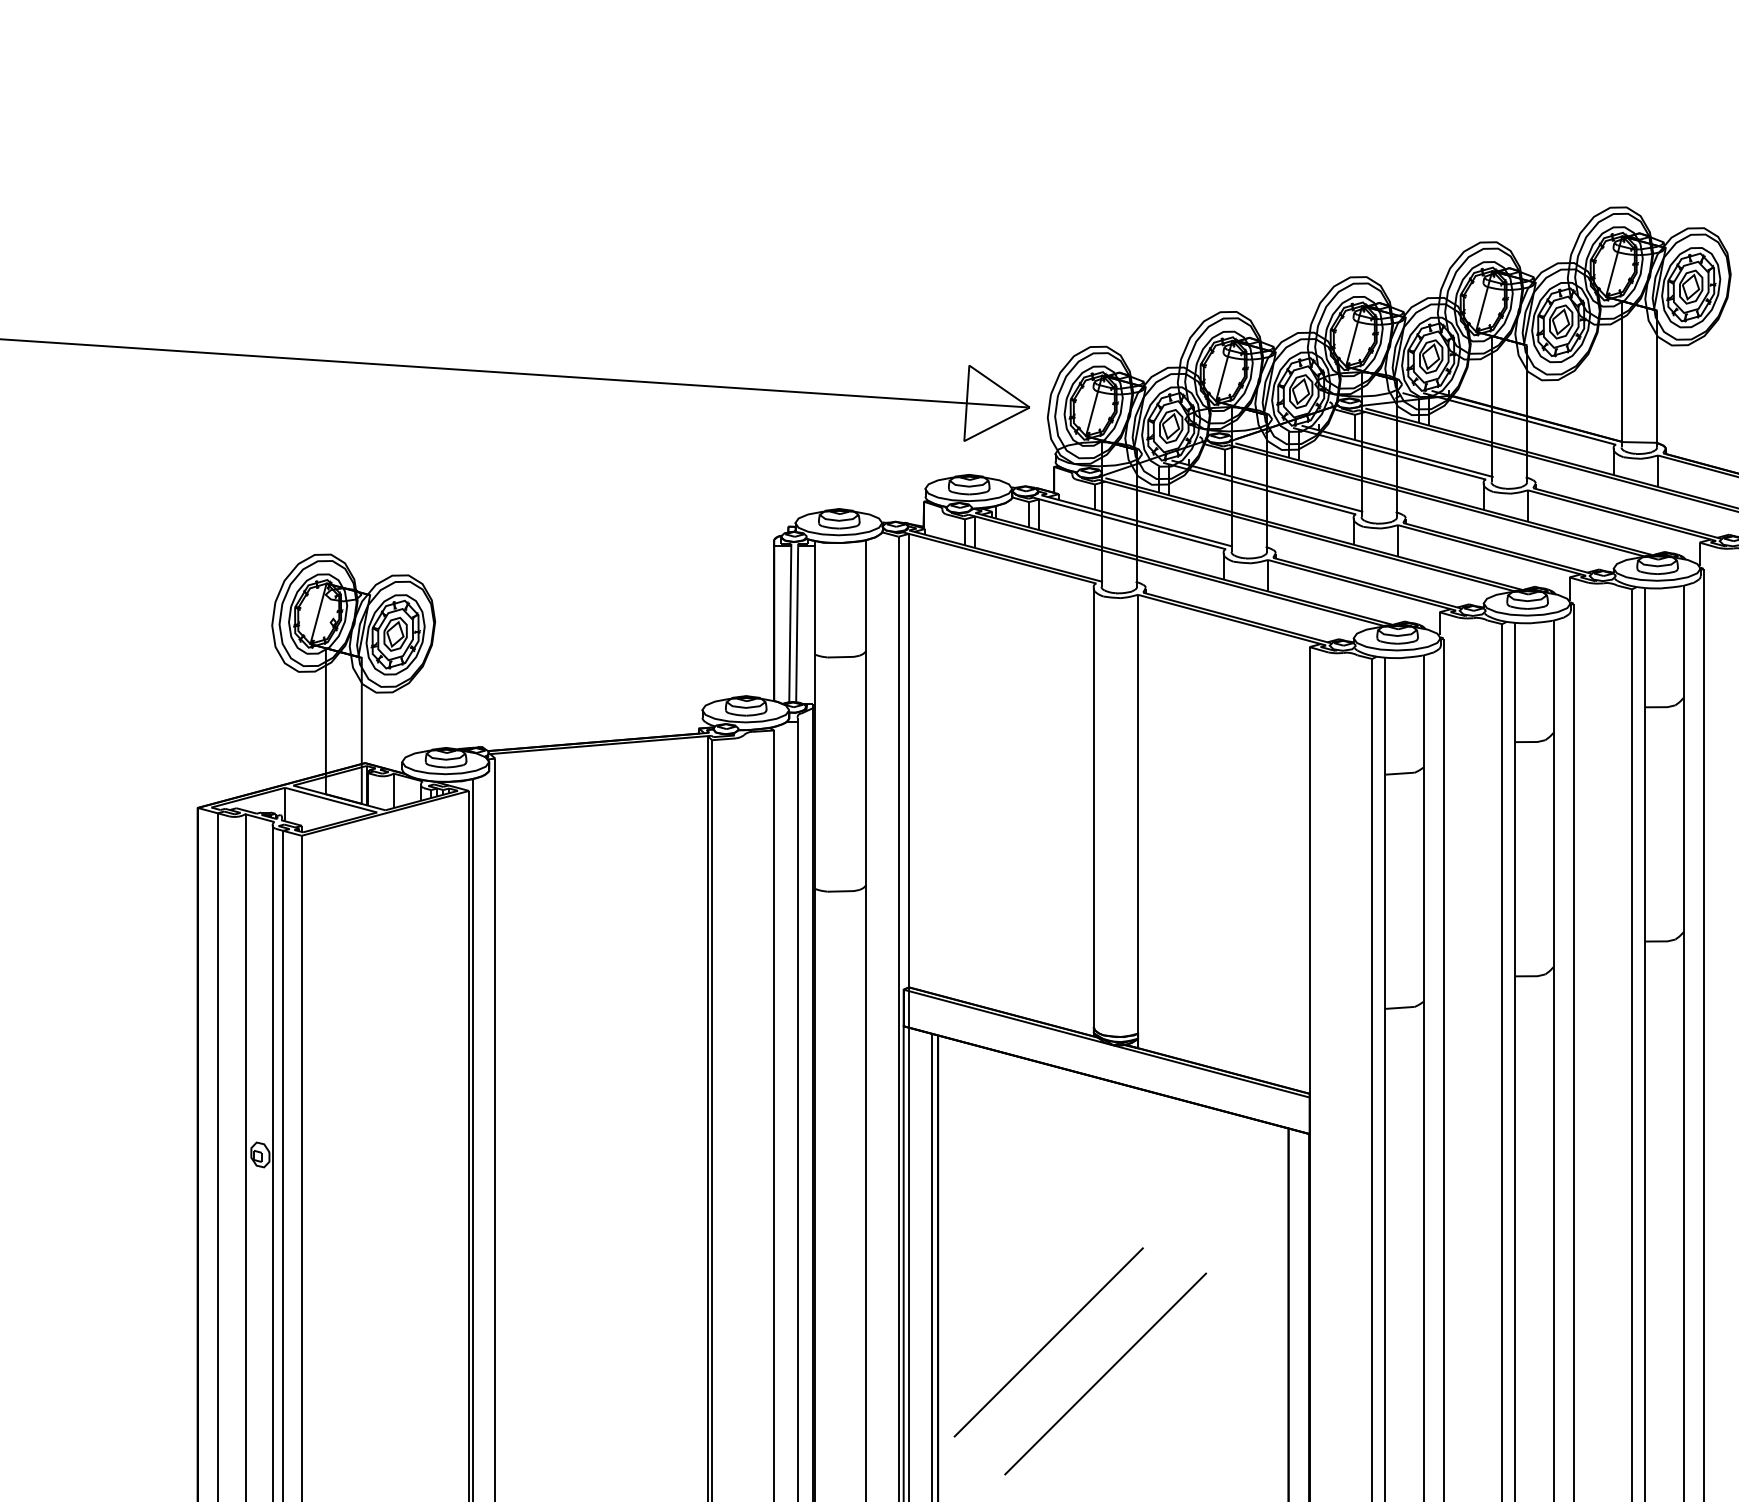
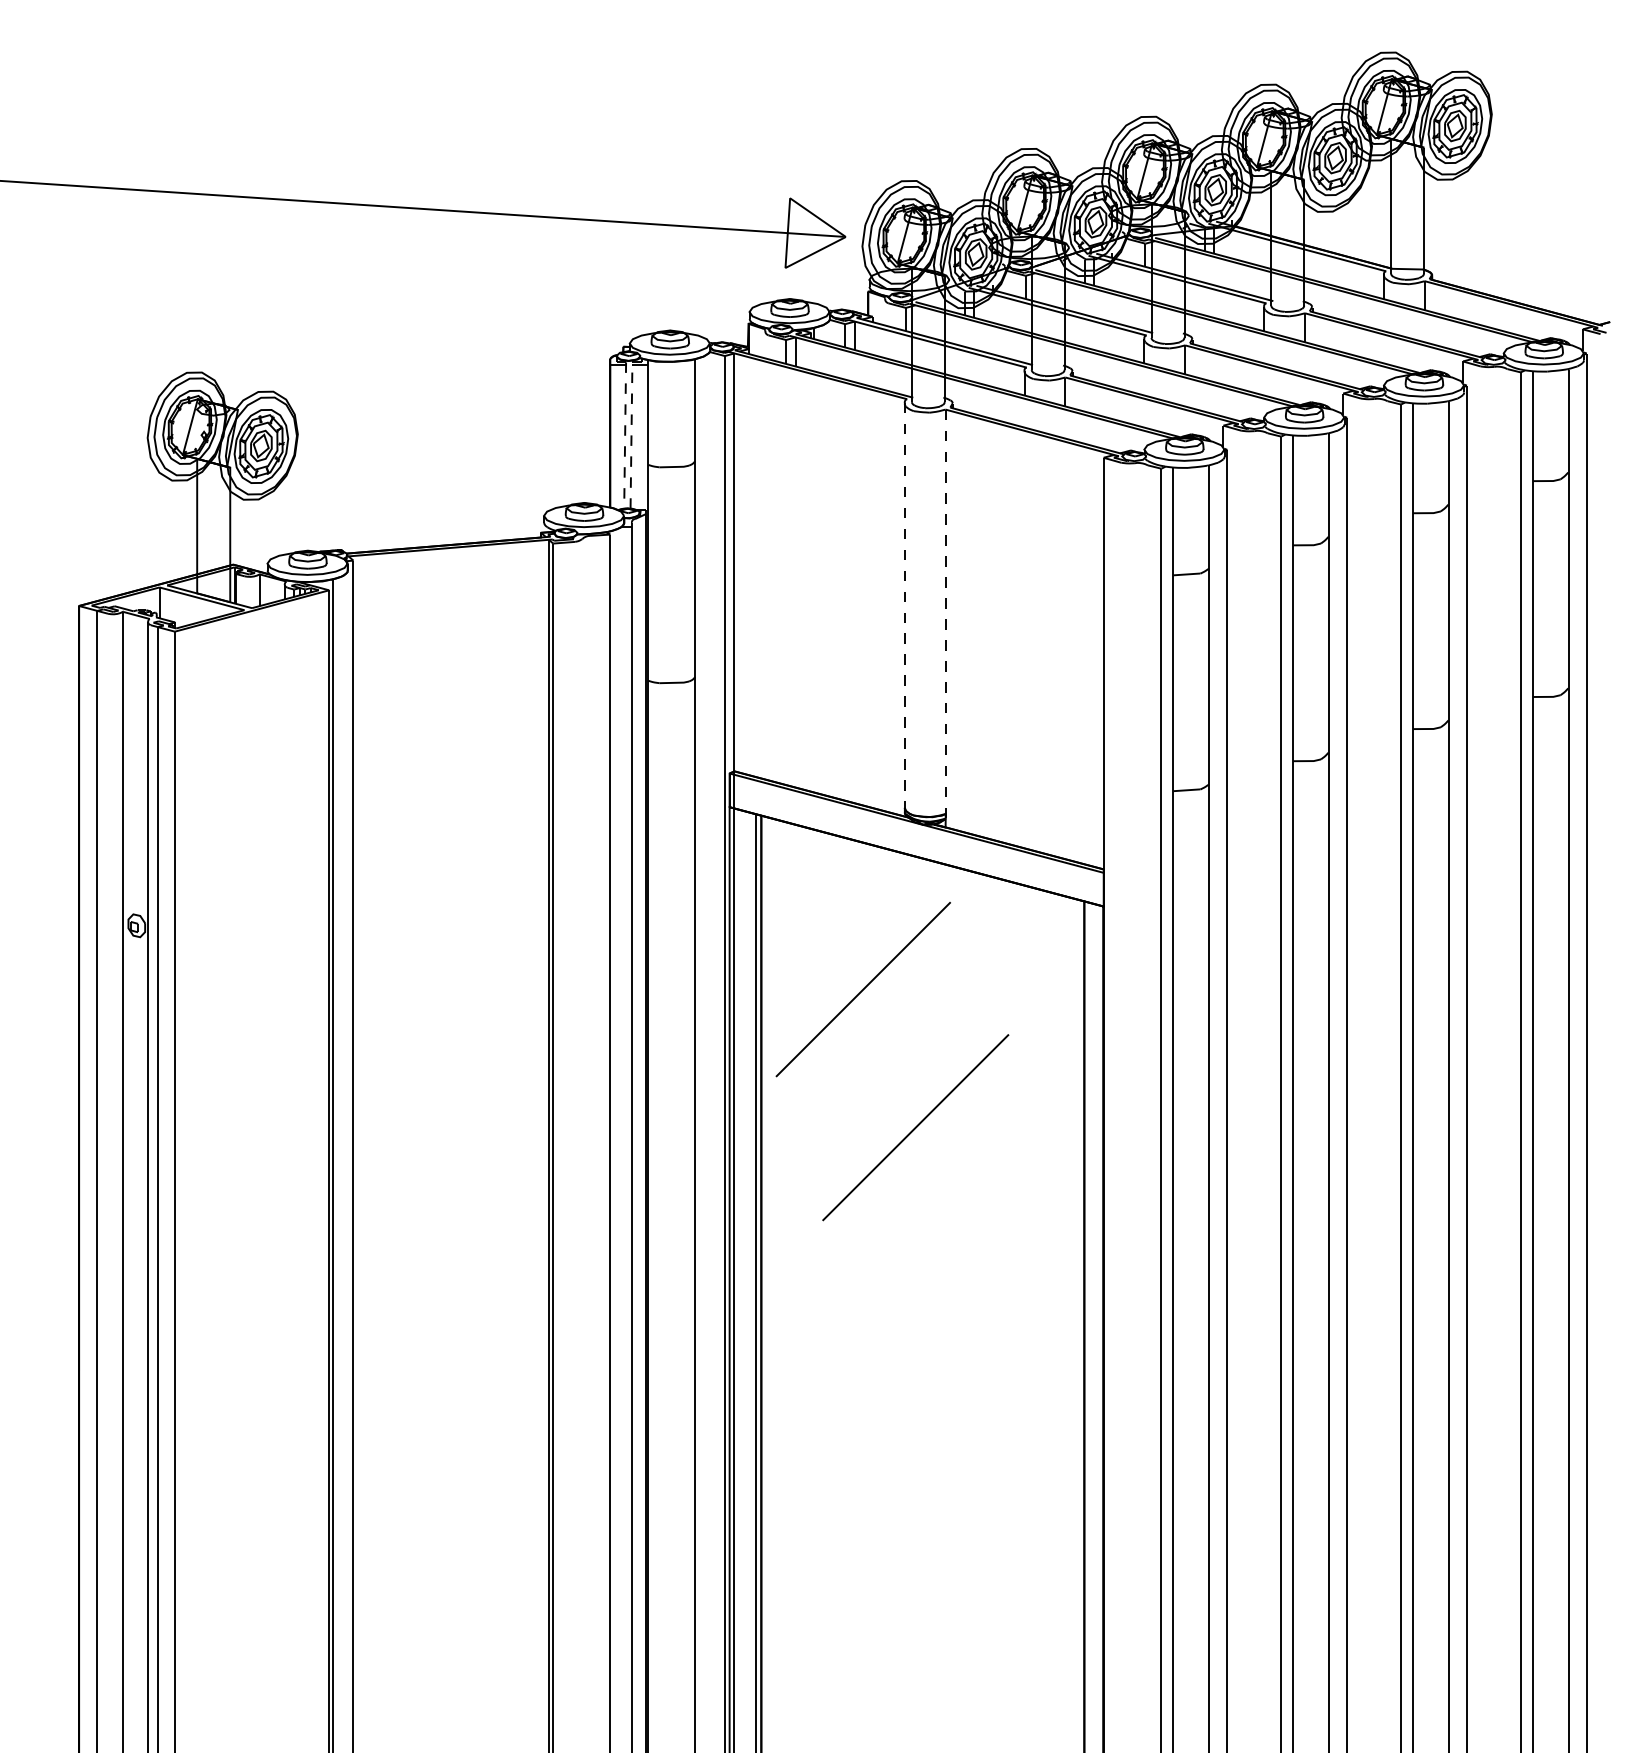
line: (797, 622) -> (631, 435), solid -> dashed
line: (790, 624) -> (625, 436), solid -> dashed
line: (1093, 811) -> (904, 609), solid -> dashed
line: (1137, 821) -> (945, 618), solid -> dashed
line: (1047, 1342) -> (862, 989), moved

